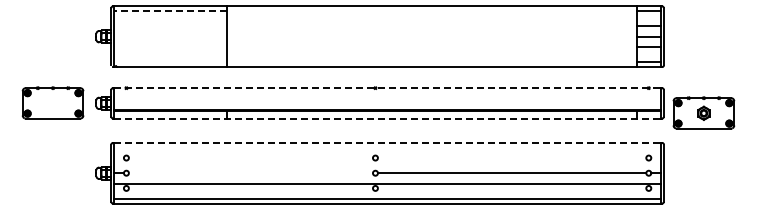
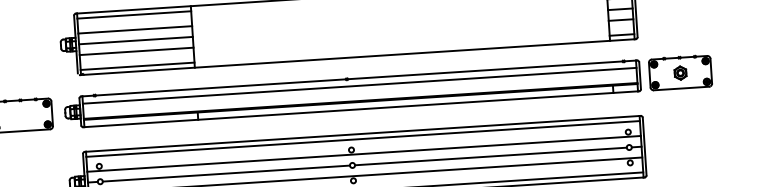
line: (169, 11) -> (133, 15), dashed -> solid
line: (170, 26) -> (135, 30), added
line: (170, 36) -> (135, 40), added
line: (170, 47) -> (136, 51), added
line: (170, 62) -> (137, 66), added
line: (388, 88) -> (360, 78), dashed -> solid
line: (387, 95) -> (359, 85), added
part: (703, 112) -> (680, 72), moved
line: (388, 118) -> (362, 109), dashed -> solid
line: (388, 142) -> (363, 133), dashed -> solid
line: (387, 147) -> (362, 138), added
line: (387, 162) -> (363, 153), added
line: (250, 173) -> (225, 173), added

